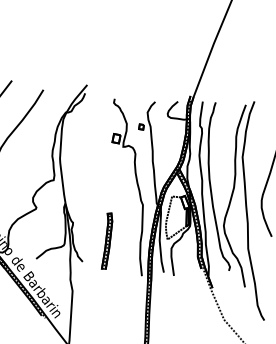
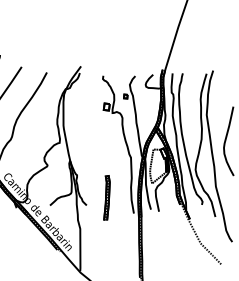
part: (106, 240) -> (106, 197), moved

